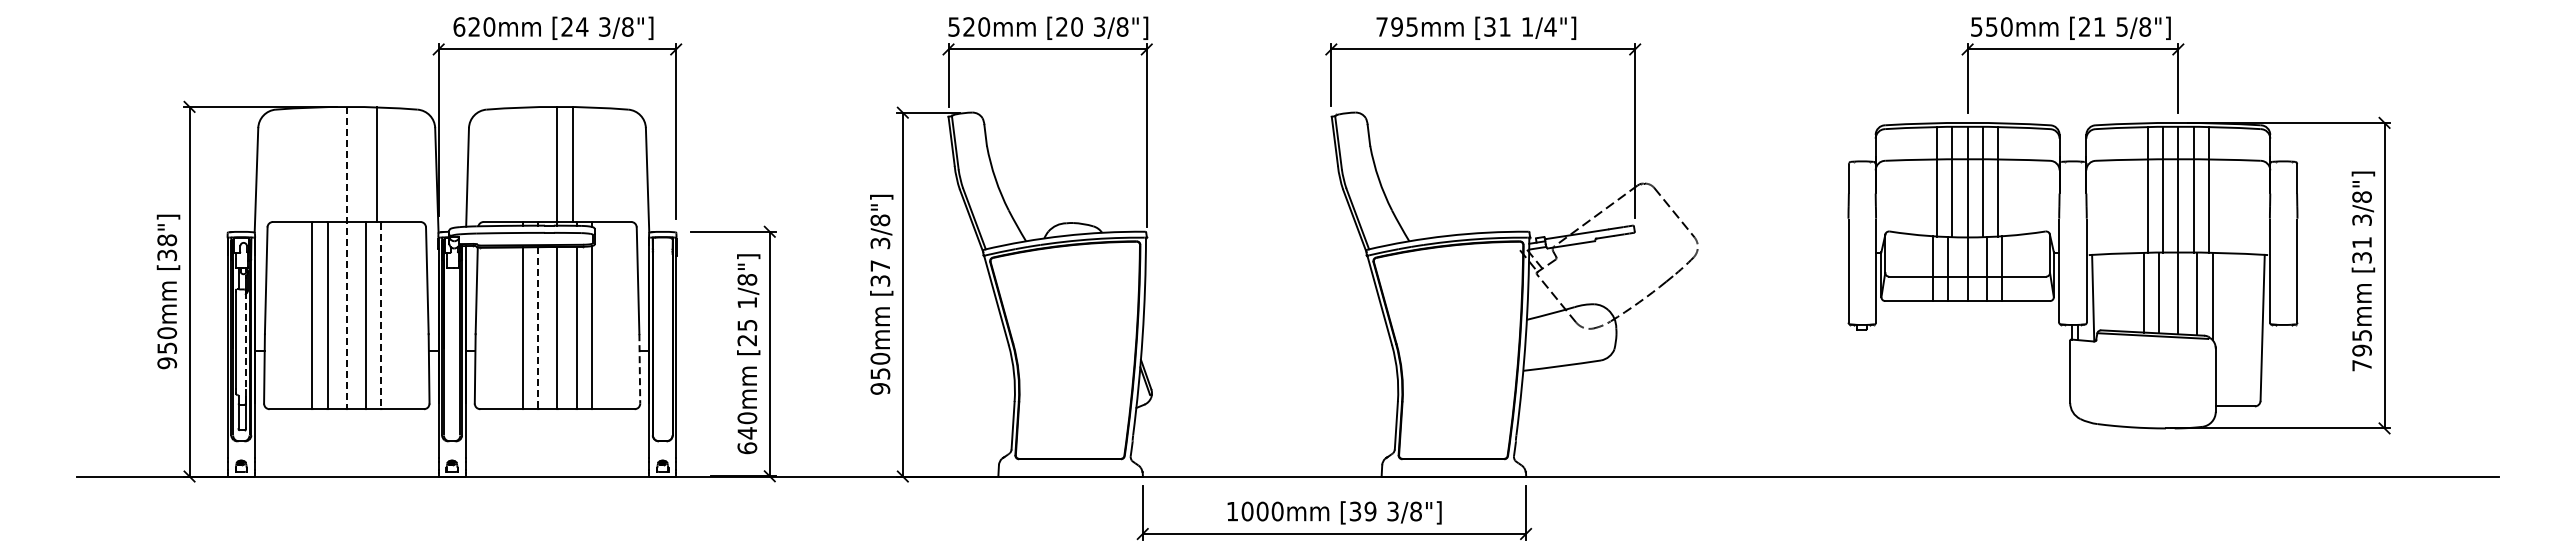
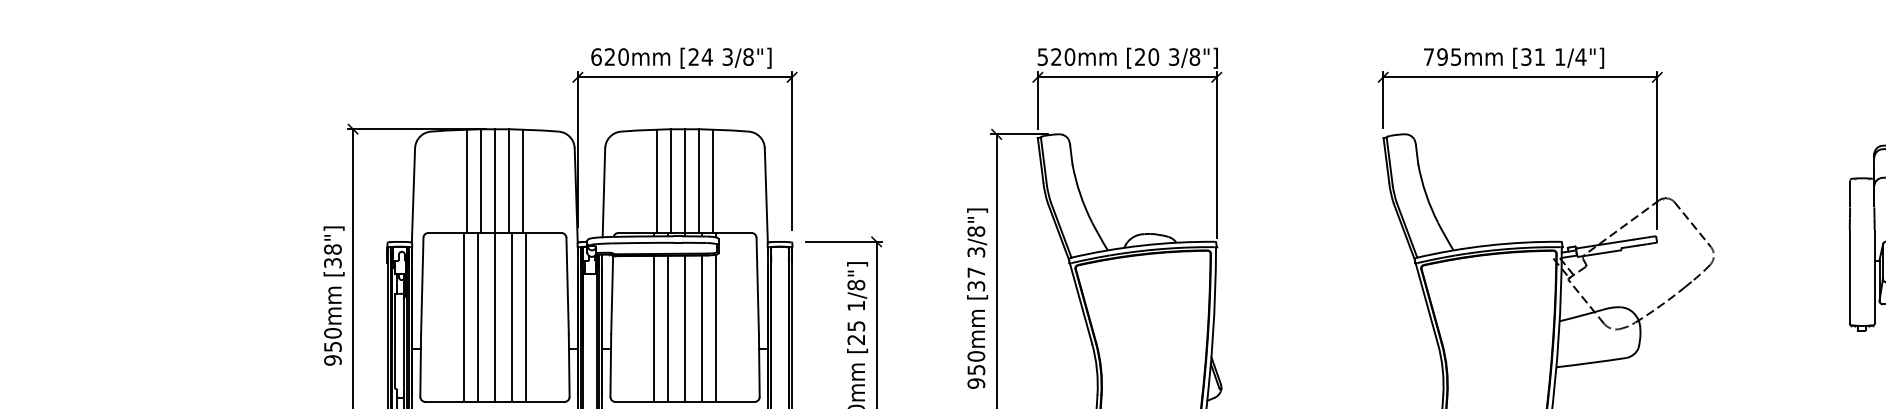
line: (316, 164) -> (467, 181), added
line: (331, 164) -> (481, 181), added
line: (362, 164) -> (509, 181), added
line: (526, 164) -> (657, 181), added
line: (542, 164) -> (671, 181), added
line: (588, 164) -> (713, 181), added
line: (346, 258) -> (494, 265), dashed -> solid
line: (381, 315) -> (526, 317), dashed -> solid
line: (538, 327) -> (667, 328), dashed -> solid
line: (245, 341) -> (403, 340), dashed -> solid
line: (639, 368) -> (759, 365), dashed -> solid

